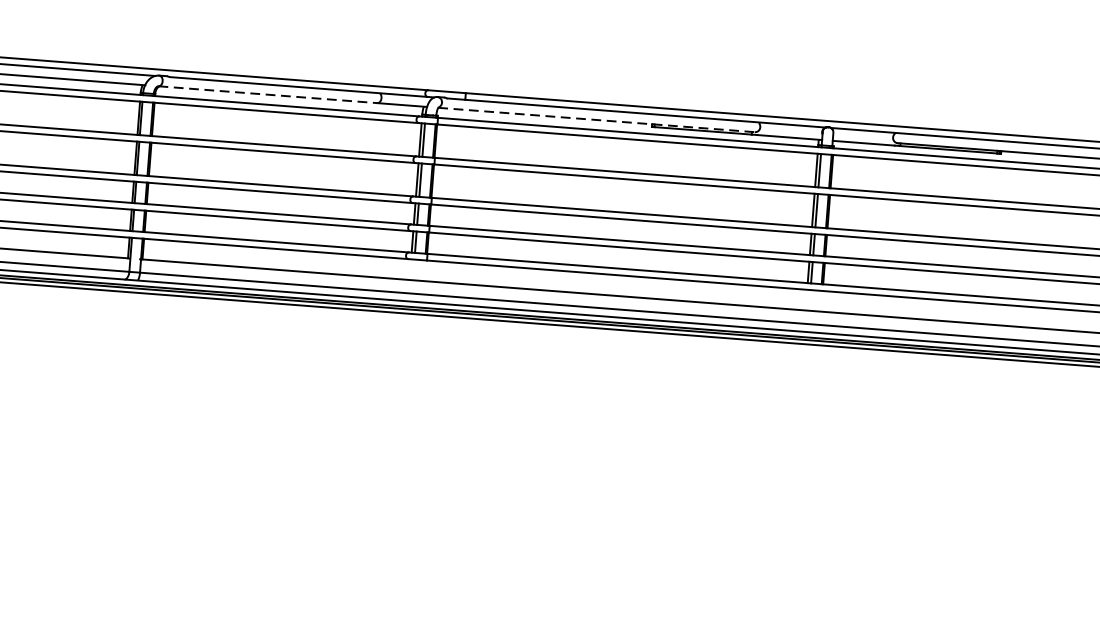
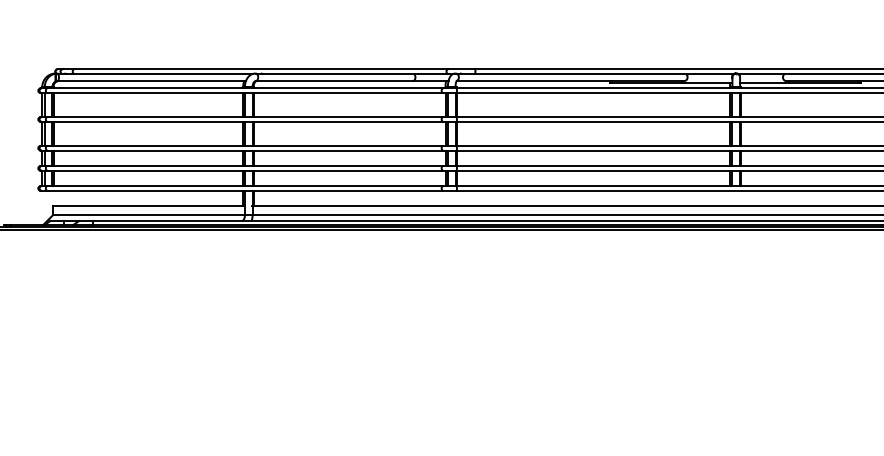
line: (268, 95) -> (334, 81), dashed -> solid
line: (596, 120) -> (570, 81), dashed -> solid

